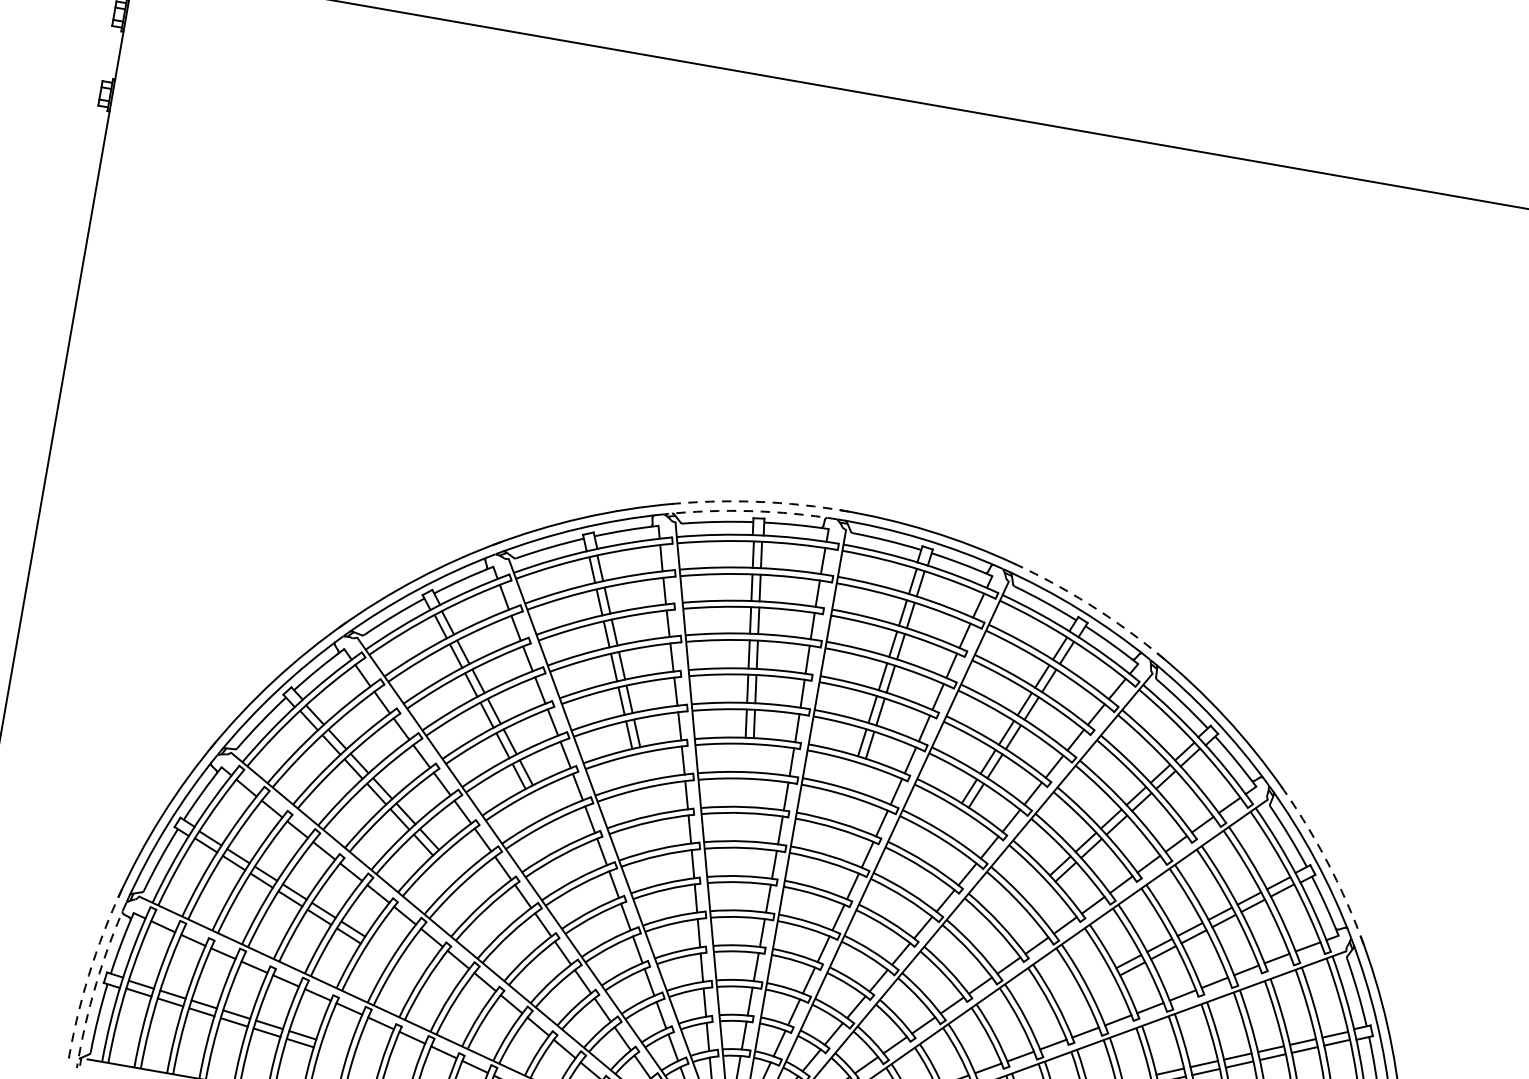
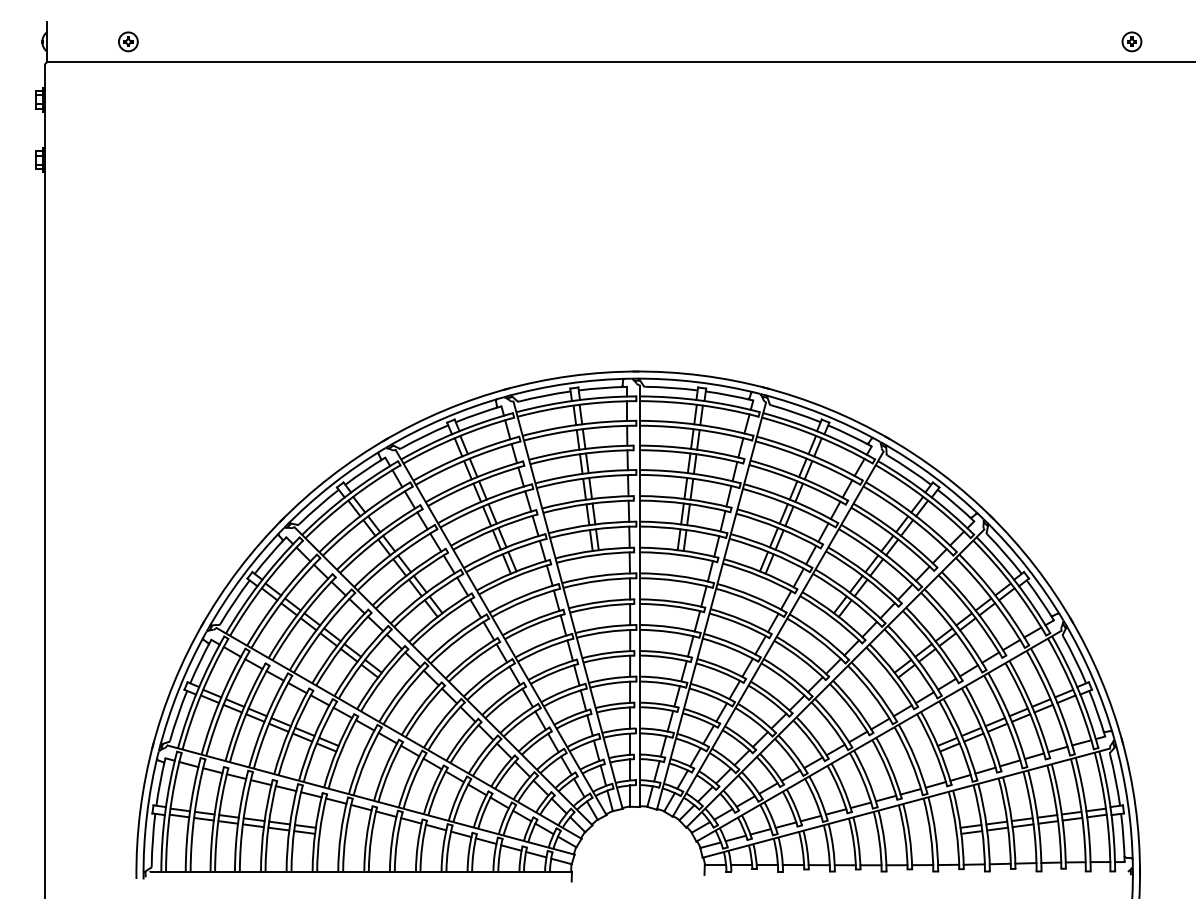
arc: (756, 502) -> (570, 376), dashed -> solid
arc: (750, 510) -> (567, 383), dashed -> solid
arc: (1089, 604) -> (828, 408), dashed -> solid
arc: (1326, 860) -> (1035, 566), dashed -> solid
arc: (88, 974) -> (140, 809), dashed -> solid
arc: (97, 983) -> (147, 814), dashed -> solid

